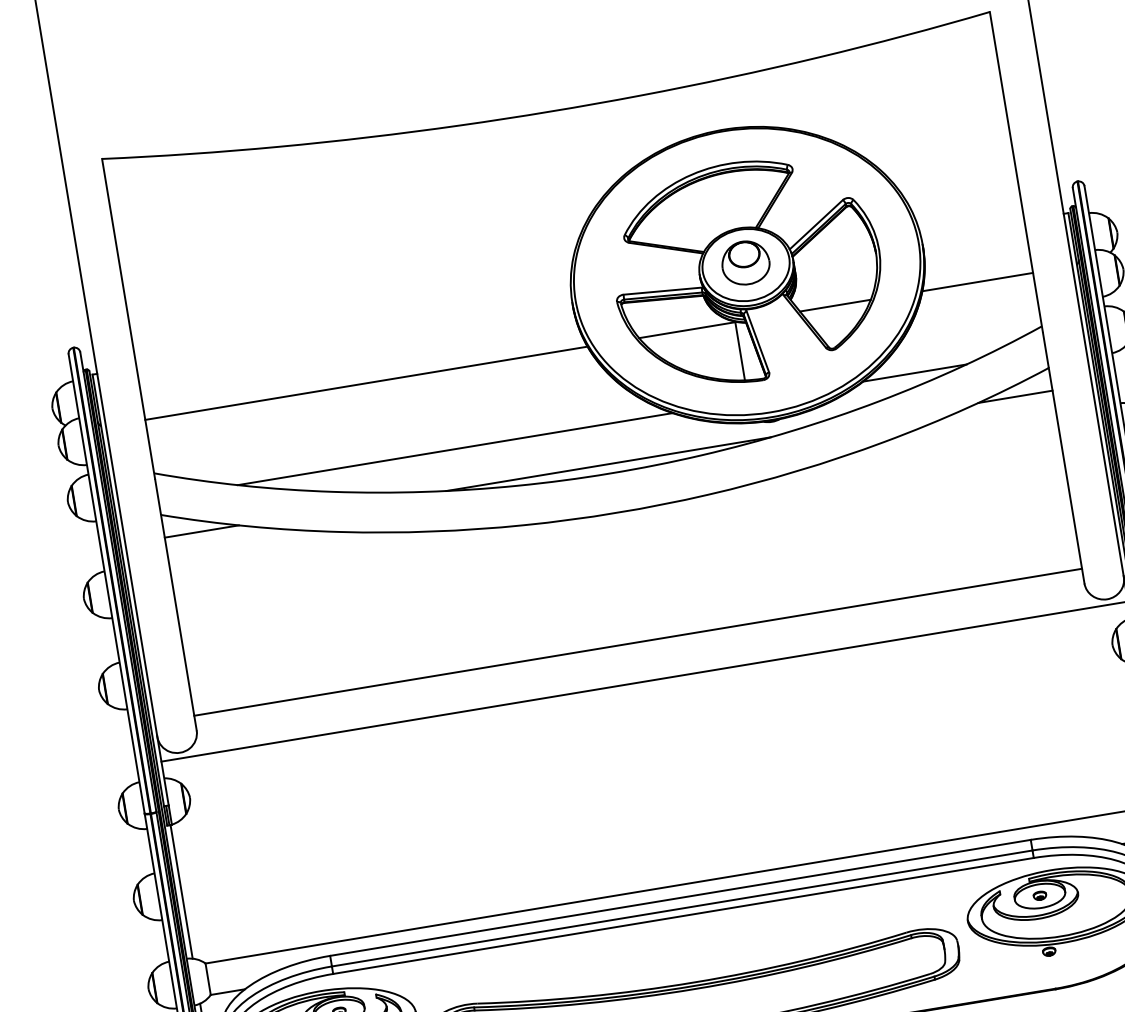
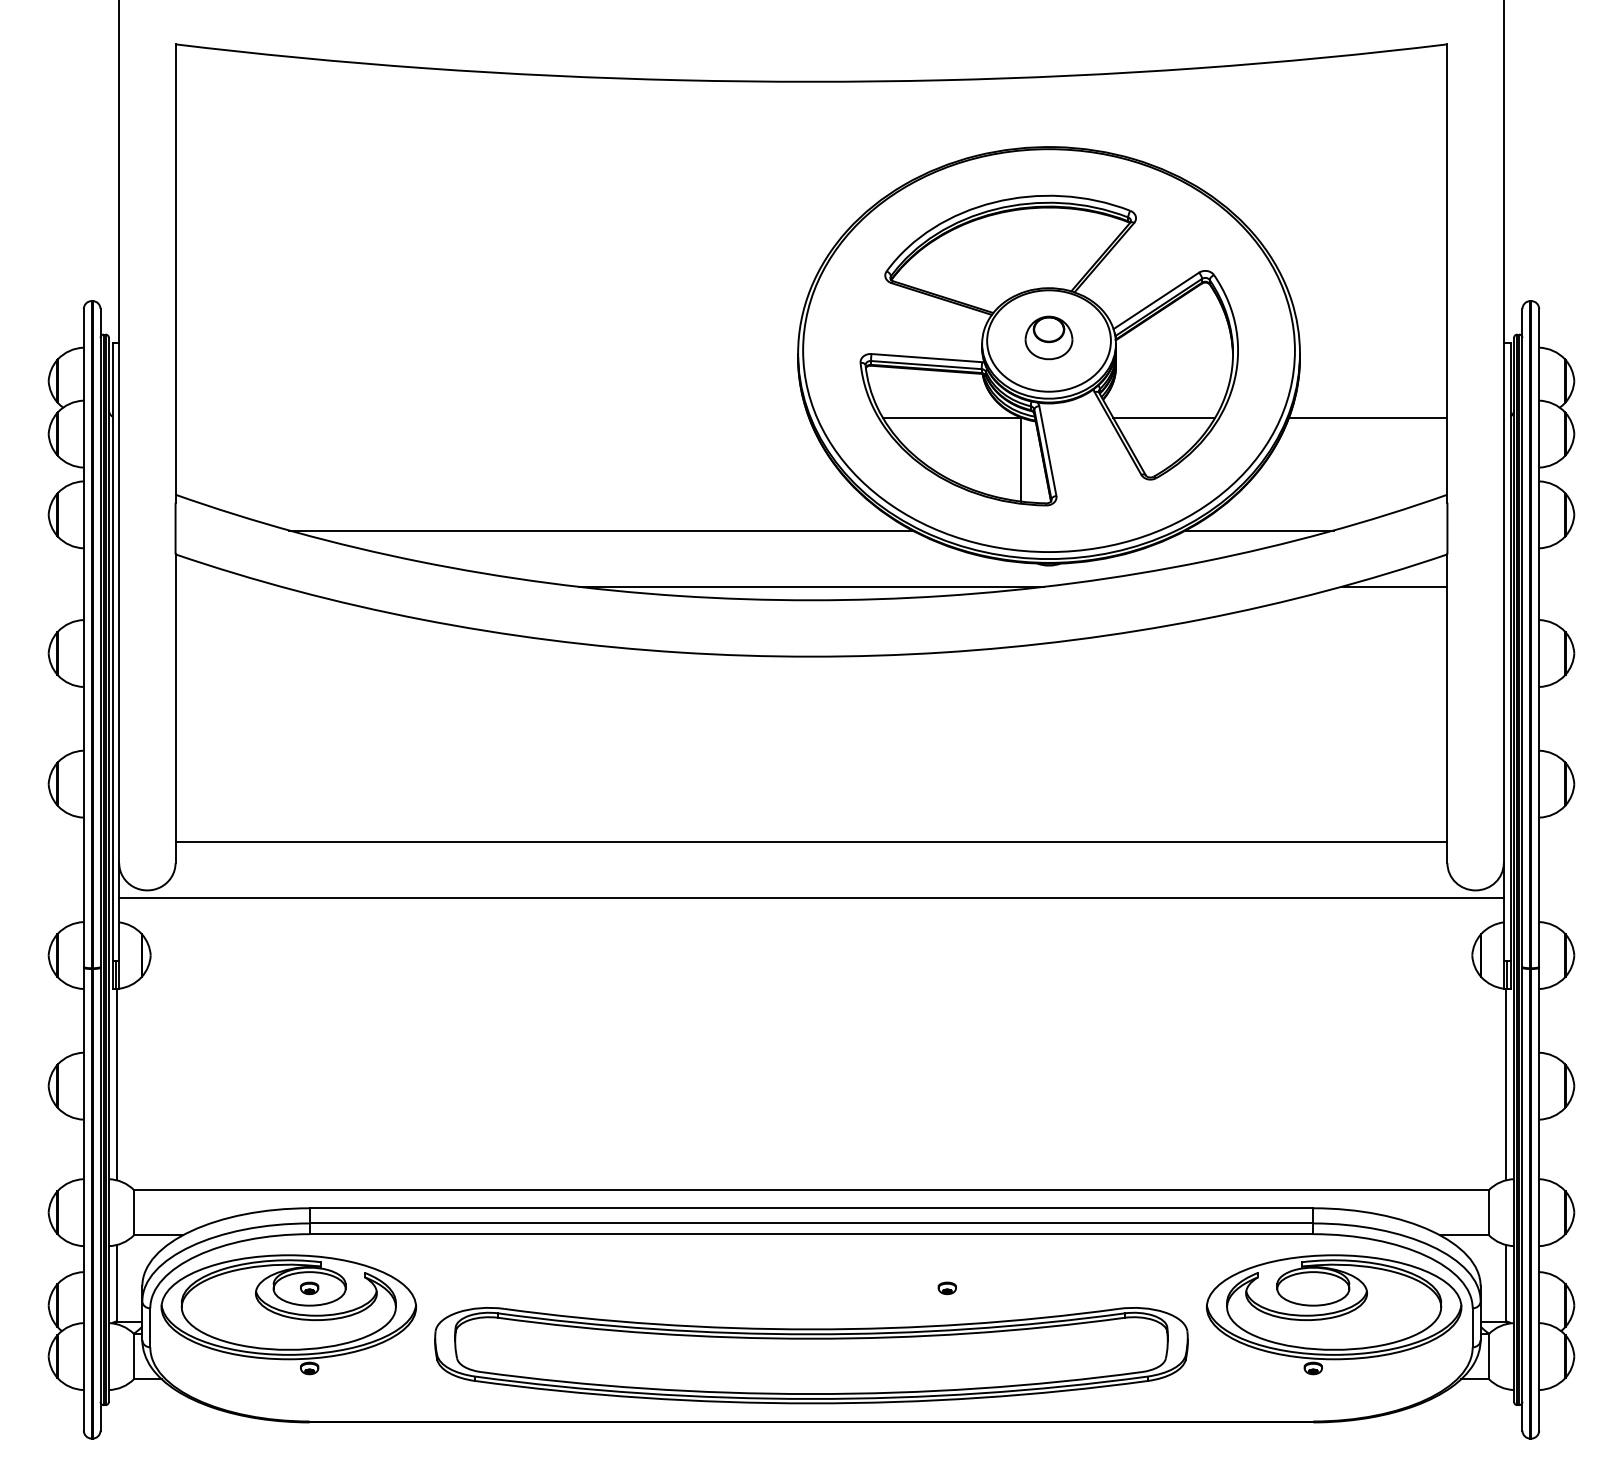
part: (745, 262) -> (1048, 337), size x0.7
line: (366, 383) -> (492, 418), removed
line: (201, 531) -> (228, 586), removed
part: (1039, 896) -> (946, 1288), moved

